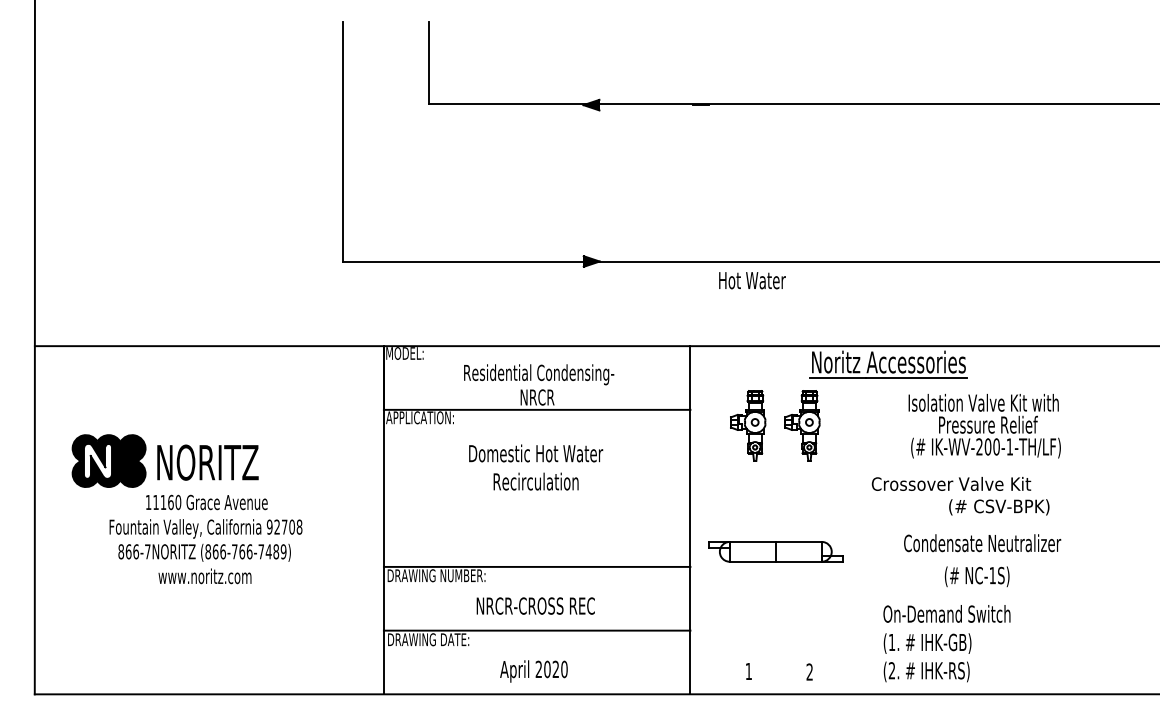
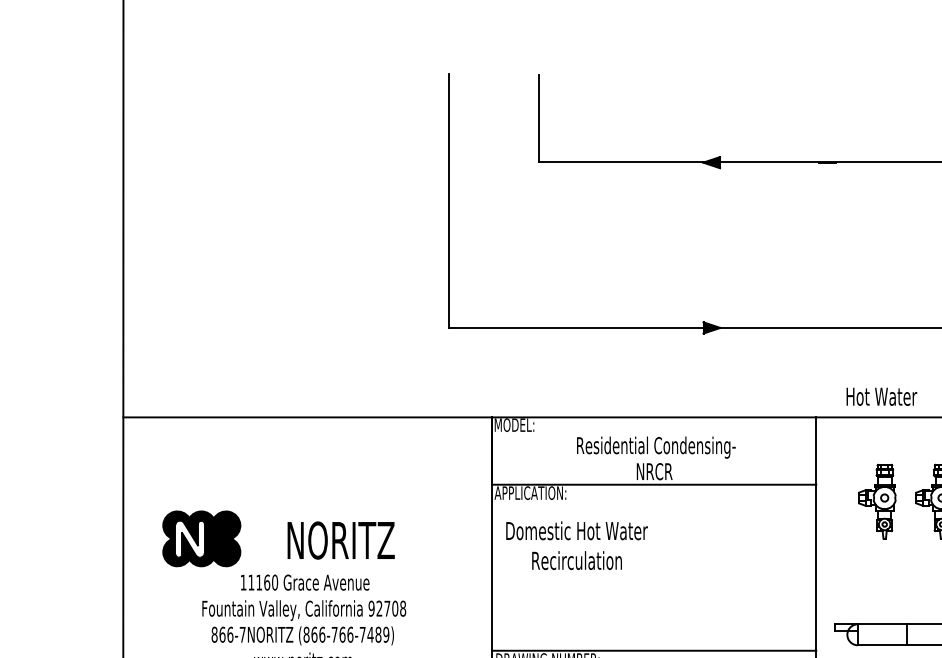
text: (752, 280) -> (881, 396), moved
text: (207, 462) -> (340, 540), moved
text: (536, 467) -> (577, 545), moved

